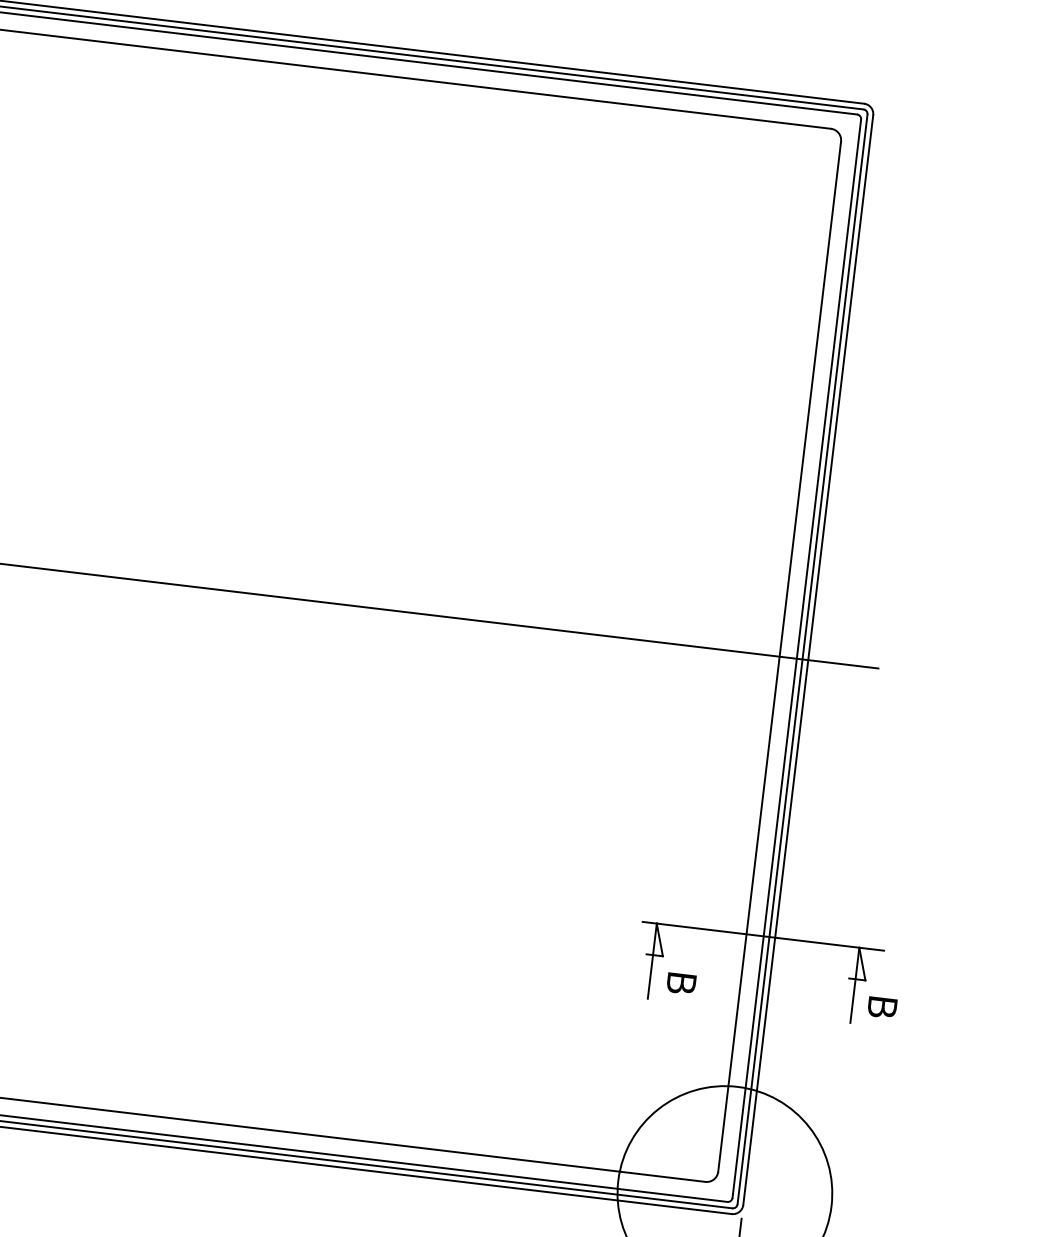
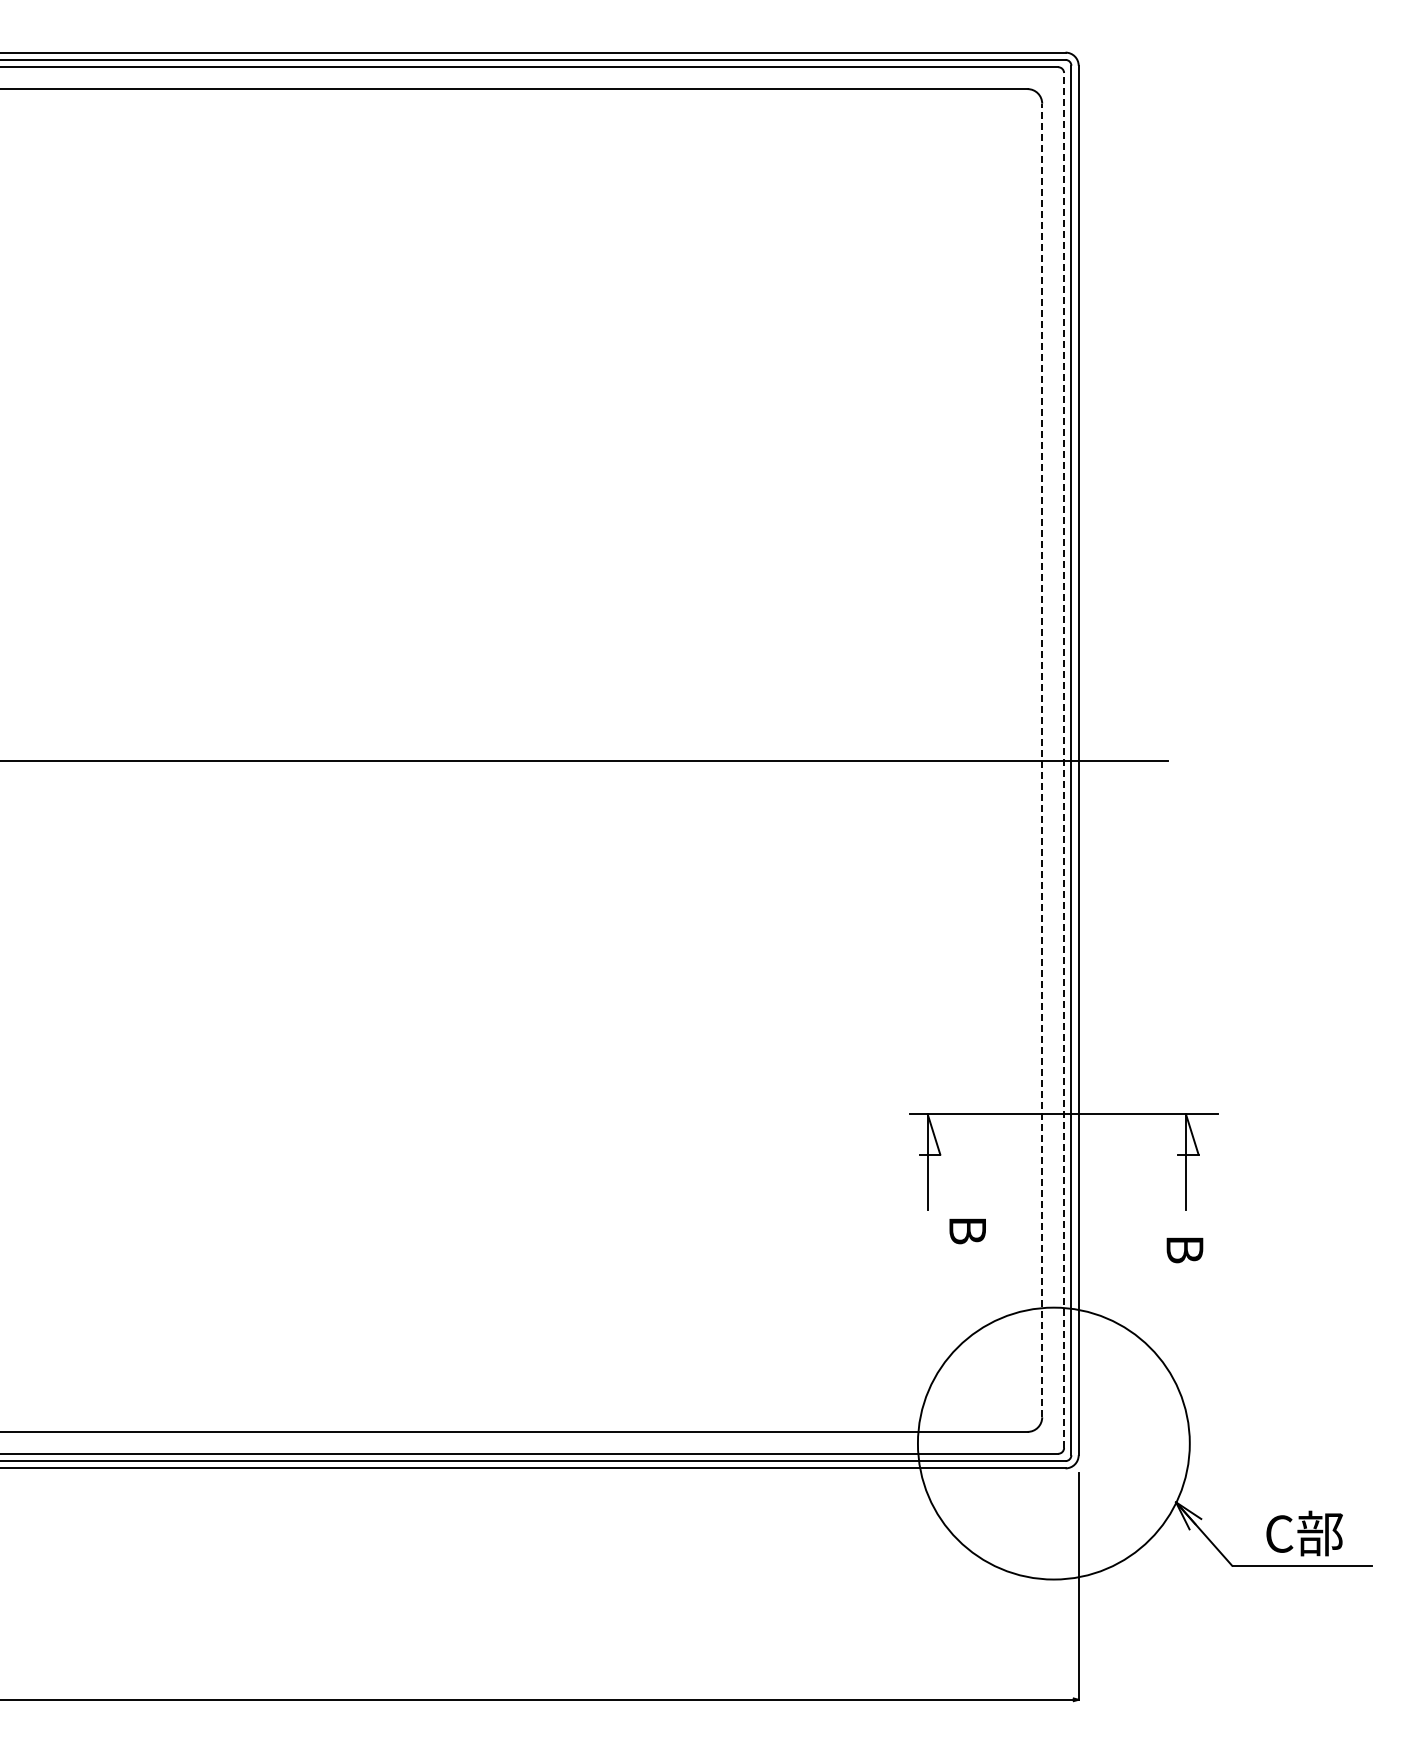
line: (779, 656) -> (1042, 760), solid -> dashed
line: (797, 658) -> (1064, 760), solid -> dashed
text: (681, 983) -> (967, 1231), moved
text: (881, 1007) -> (1184, 1250), moved

